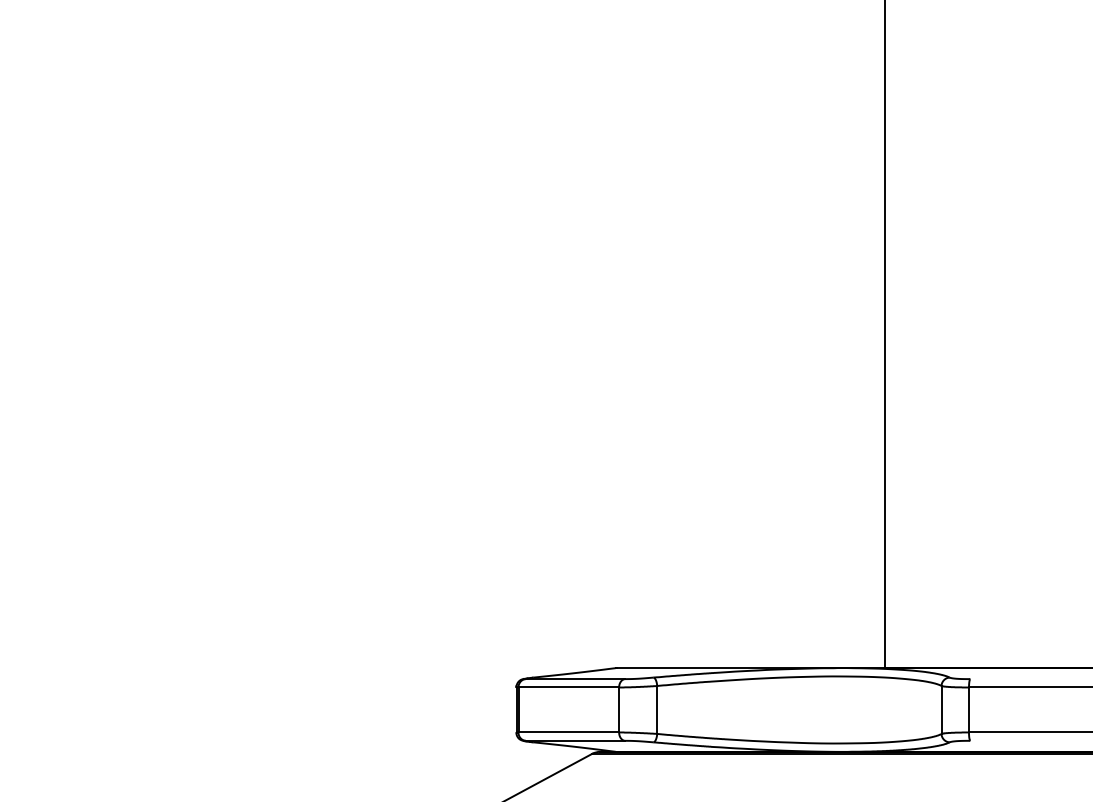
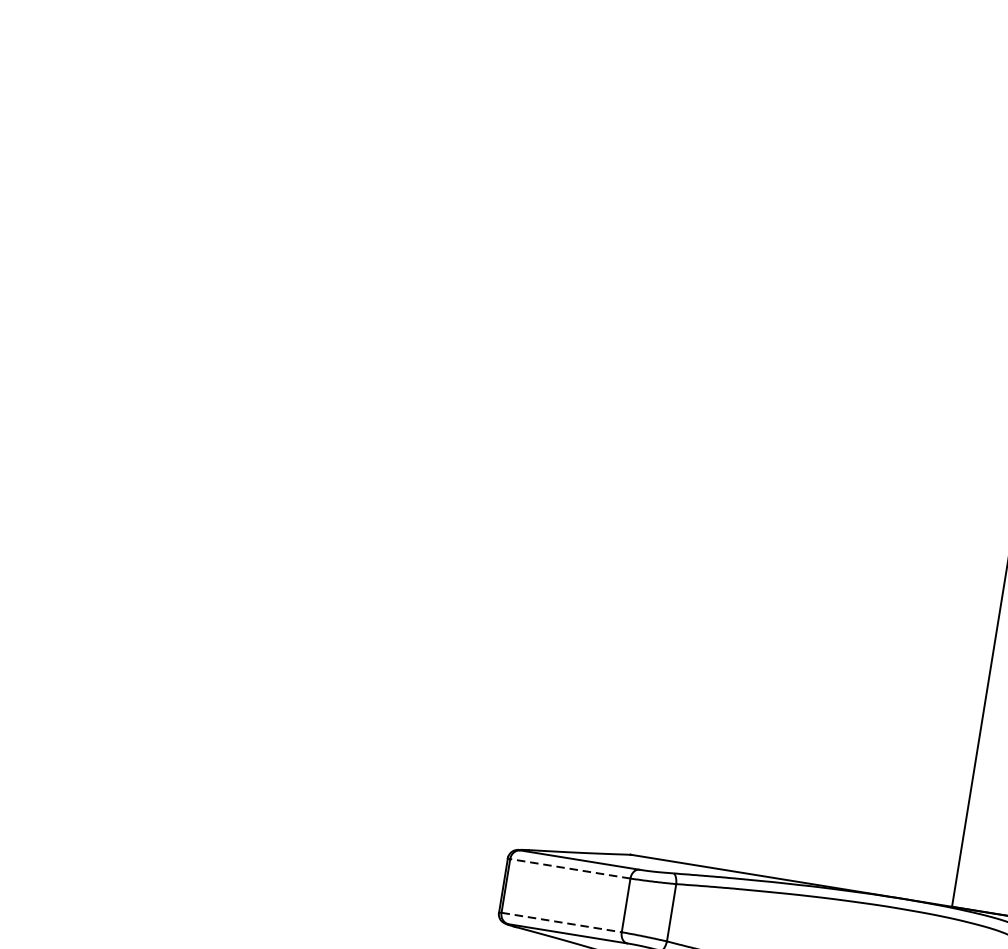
line: (568, 687) -> (569, 868), solid -> dashed
line: (569, 732) -> (562, 922), solid -> dashed

